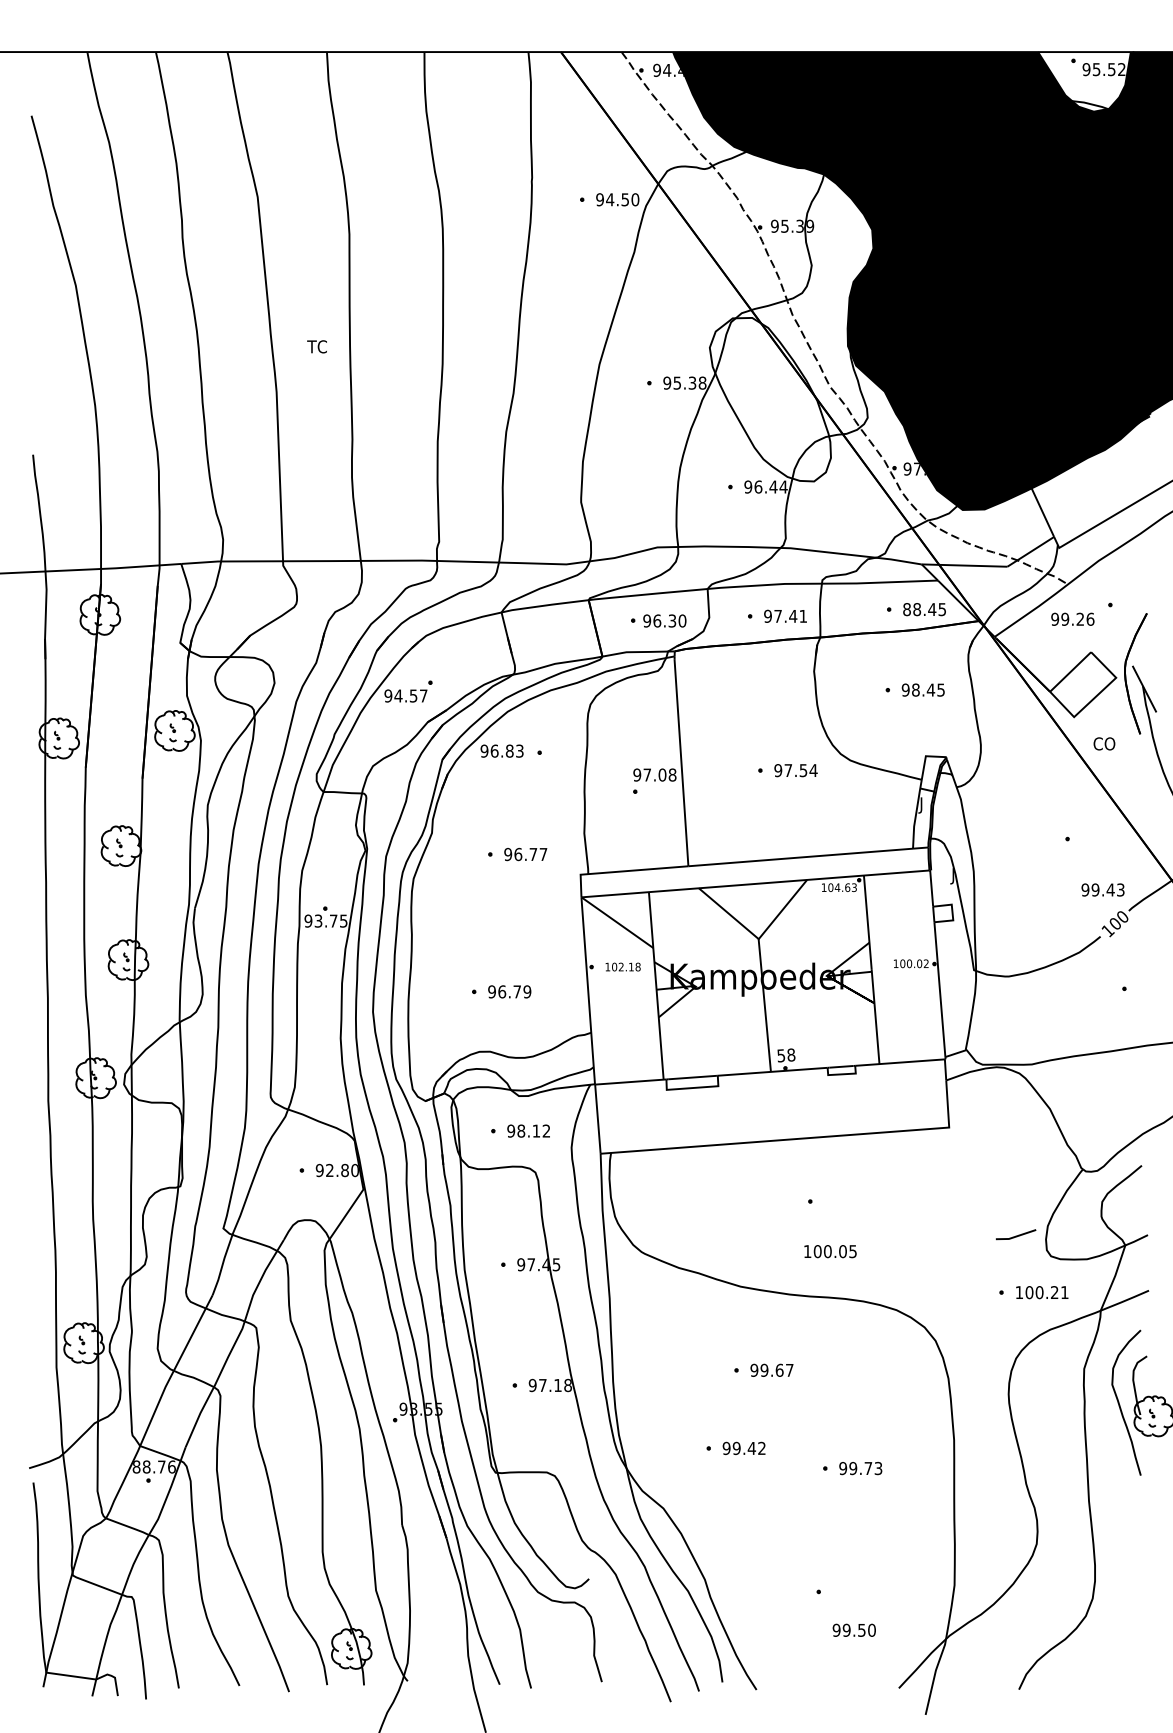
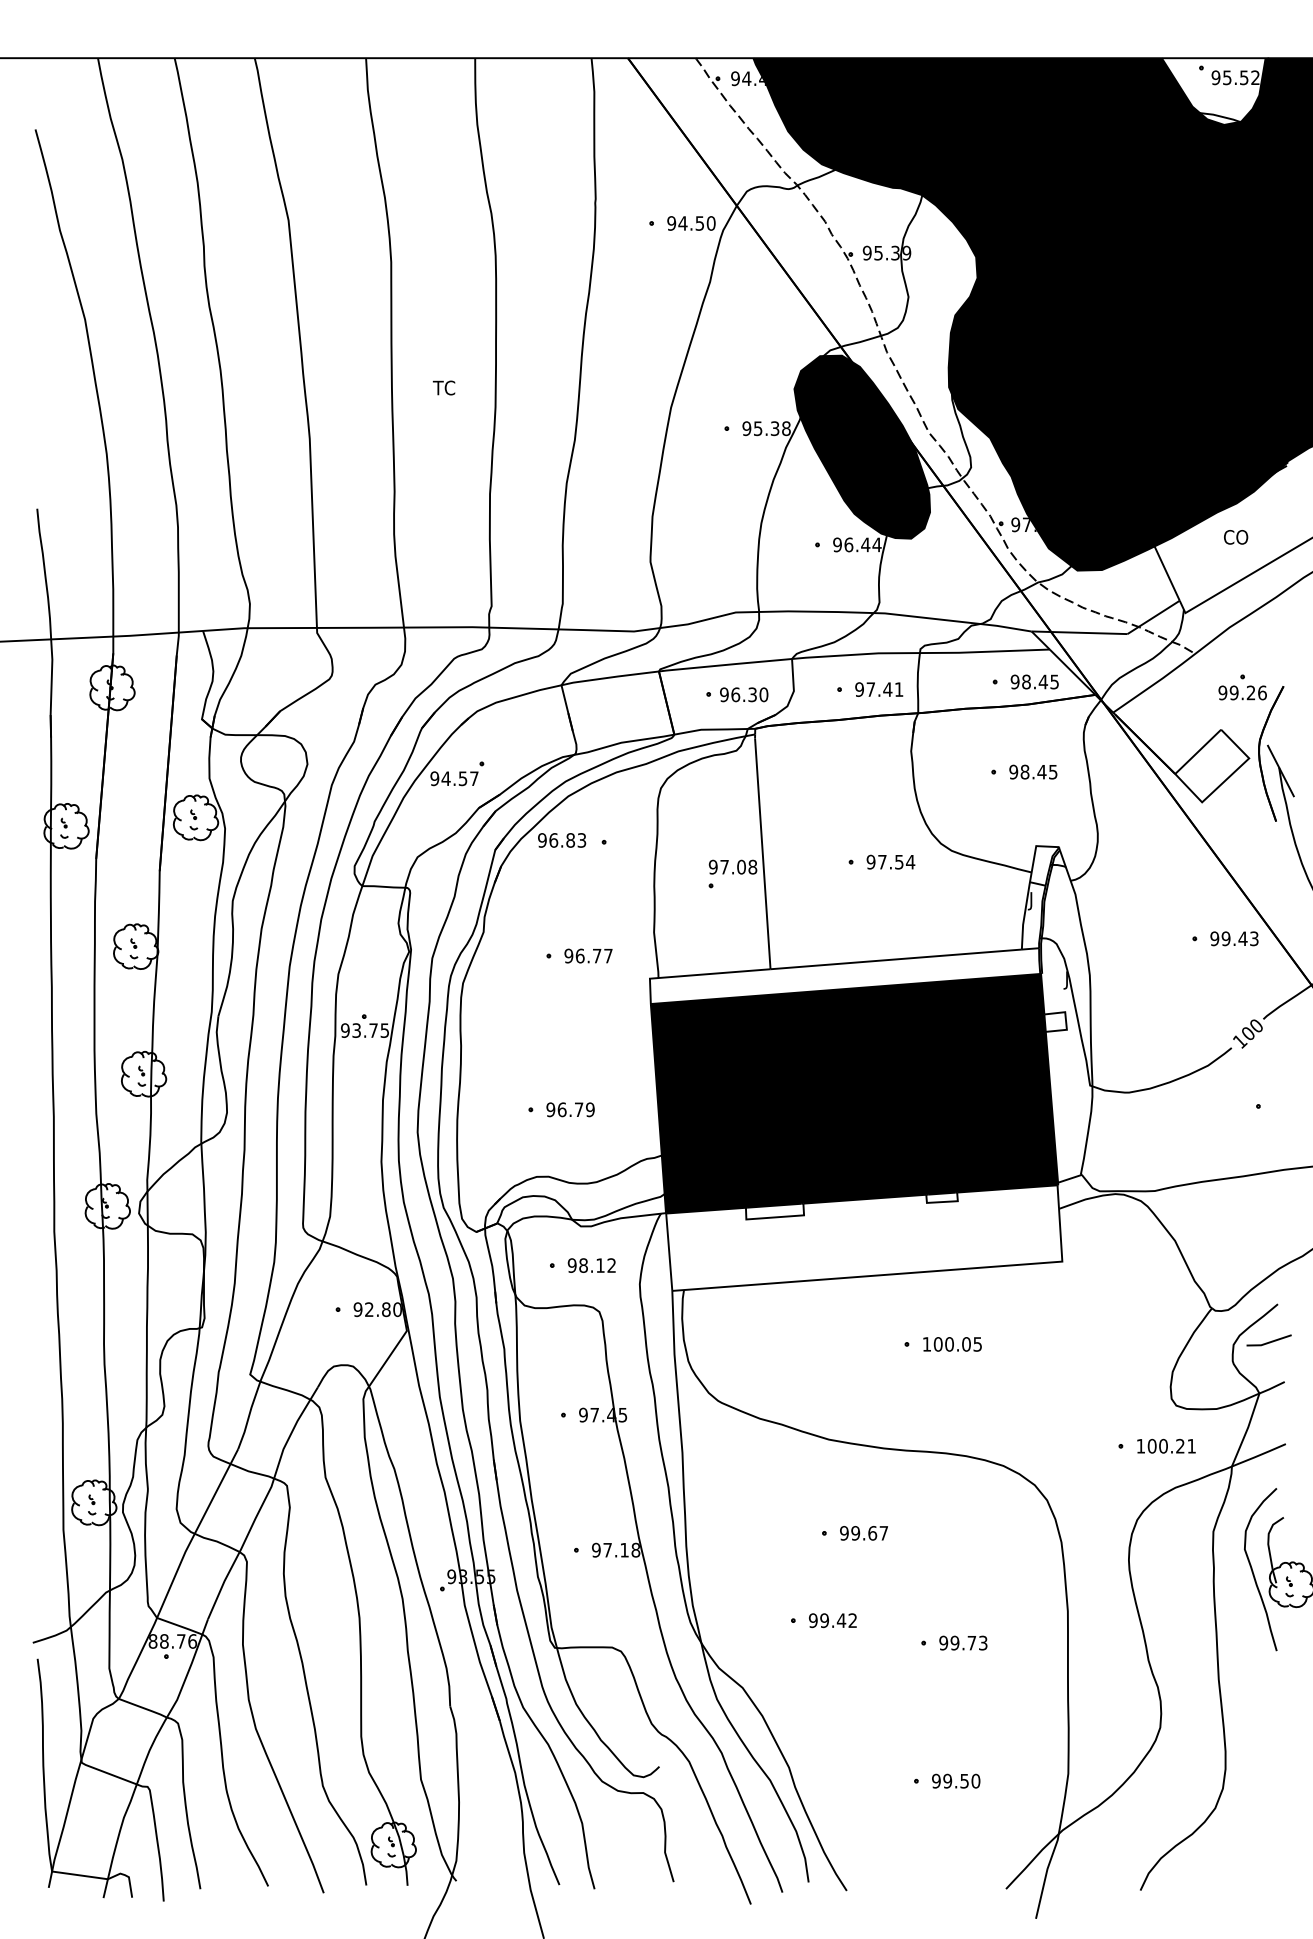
text: (316, 346) -> (443, 387), moved
fill: (770, 399) -> (862, 446), added
text: (906, 609) -> (1014, 681), 88.45 -> 98.45
text: (1072, 618) -> (1242, 692), moved
text: (1104, 744) -> (1236, 537), moved
text: (1103, 889) -> (1234, 938), moved
fill: (763, 977) -> (854, 1093), added
line: (1015, 1235) -> (1268, 1341), moved
text: (830, 1251) -> (952, 1344), moved
text: (854, 1629) -> (956, 1780), moved

